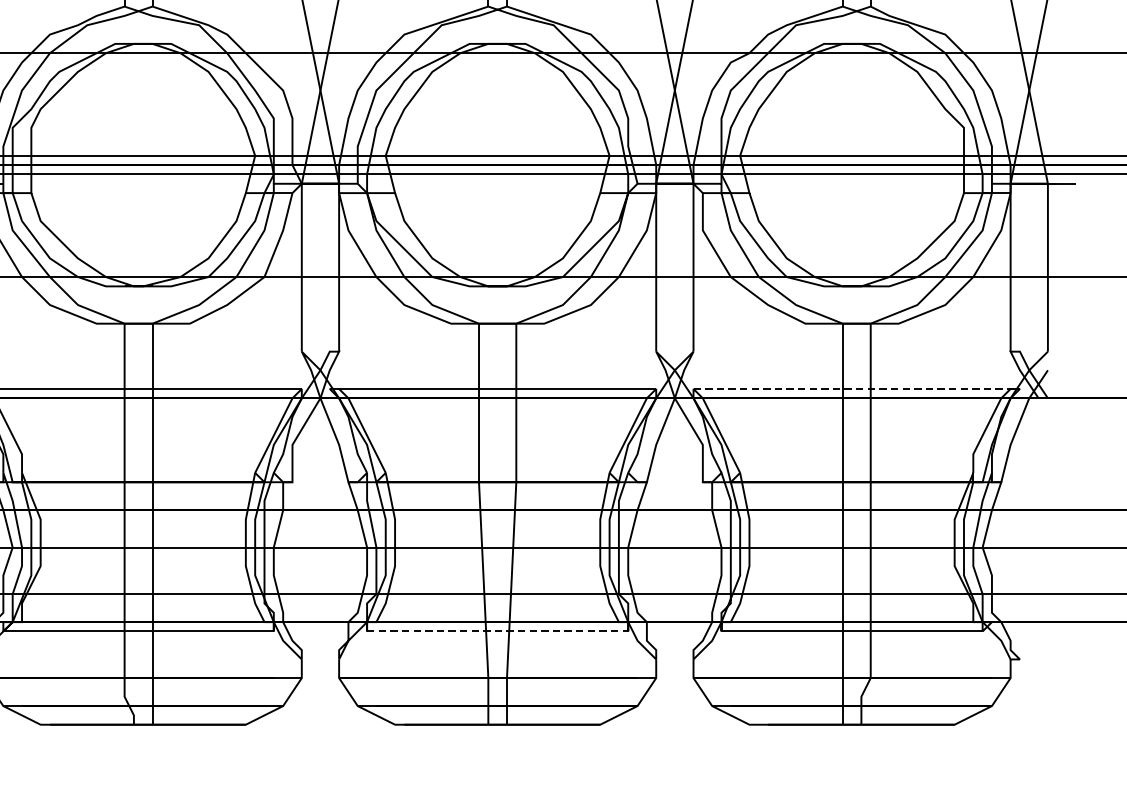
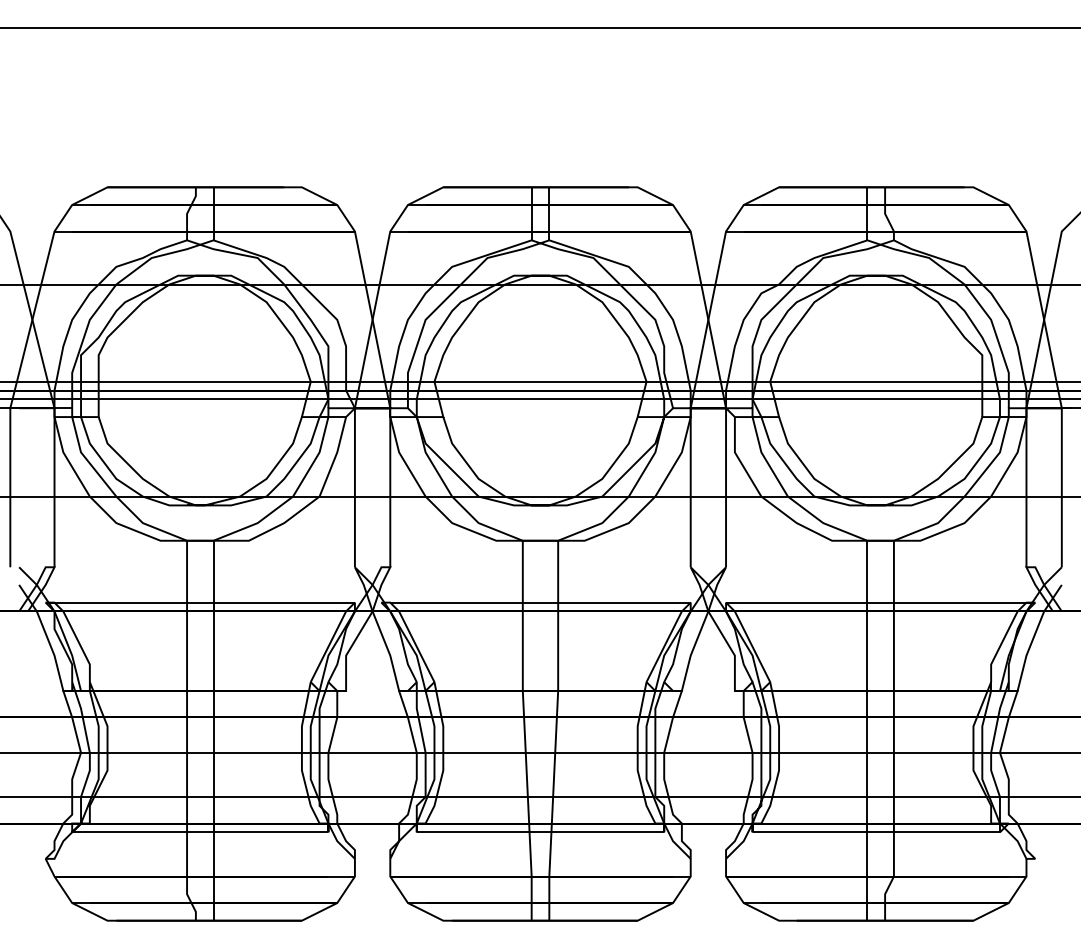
line: (856, 388) -> (880, 602), dashed -> solid
line: (497, 631) -> (540, 832), dashed -> solid

